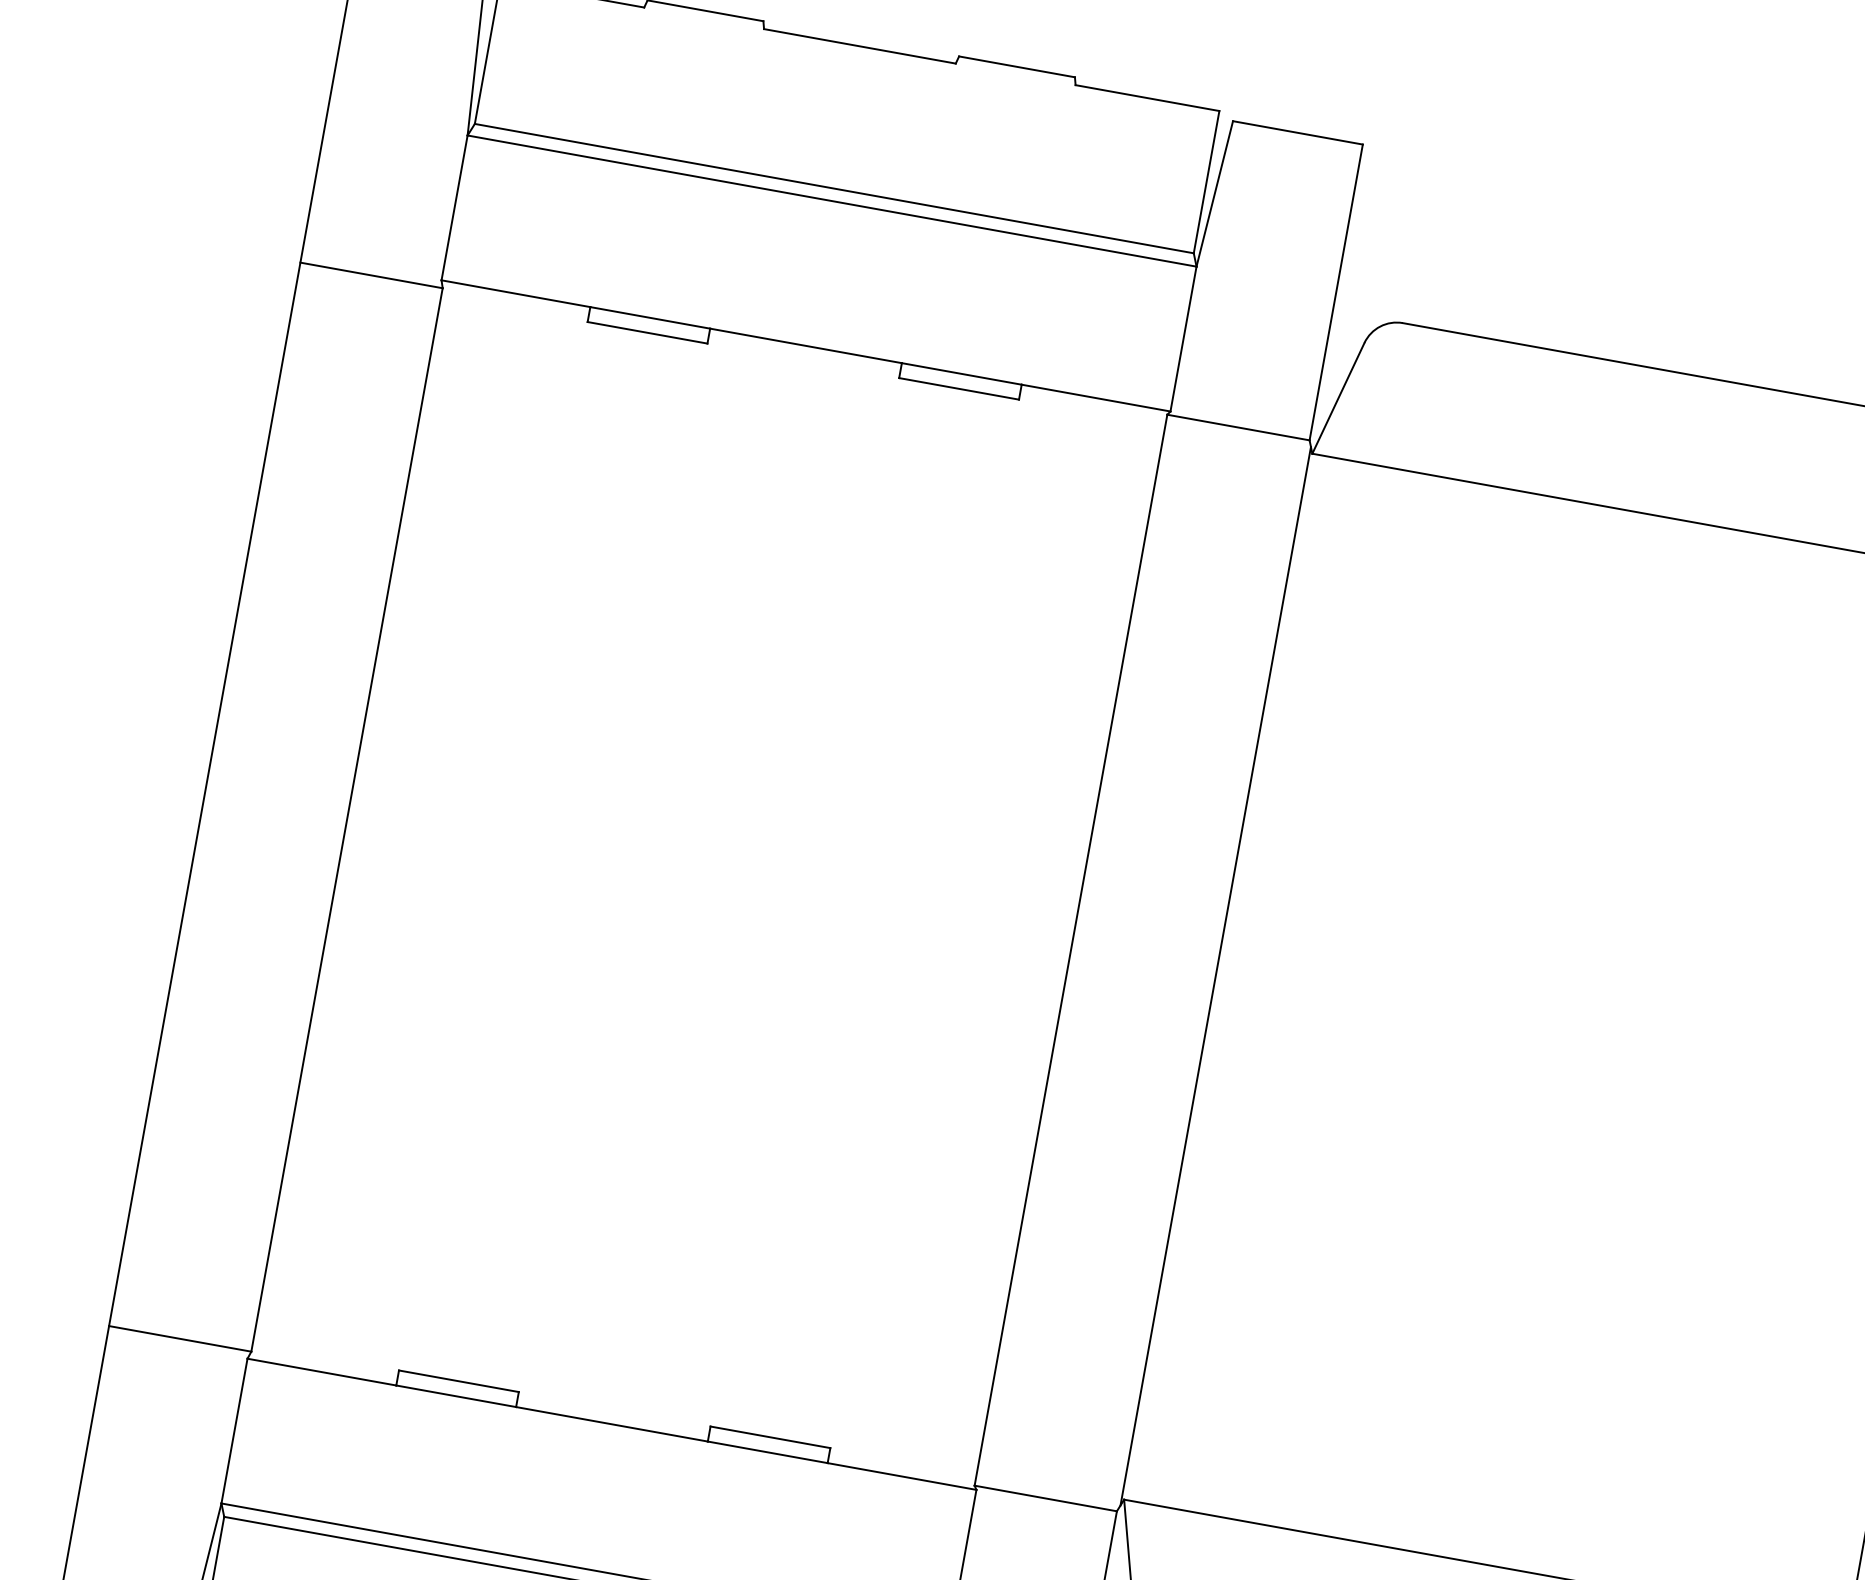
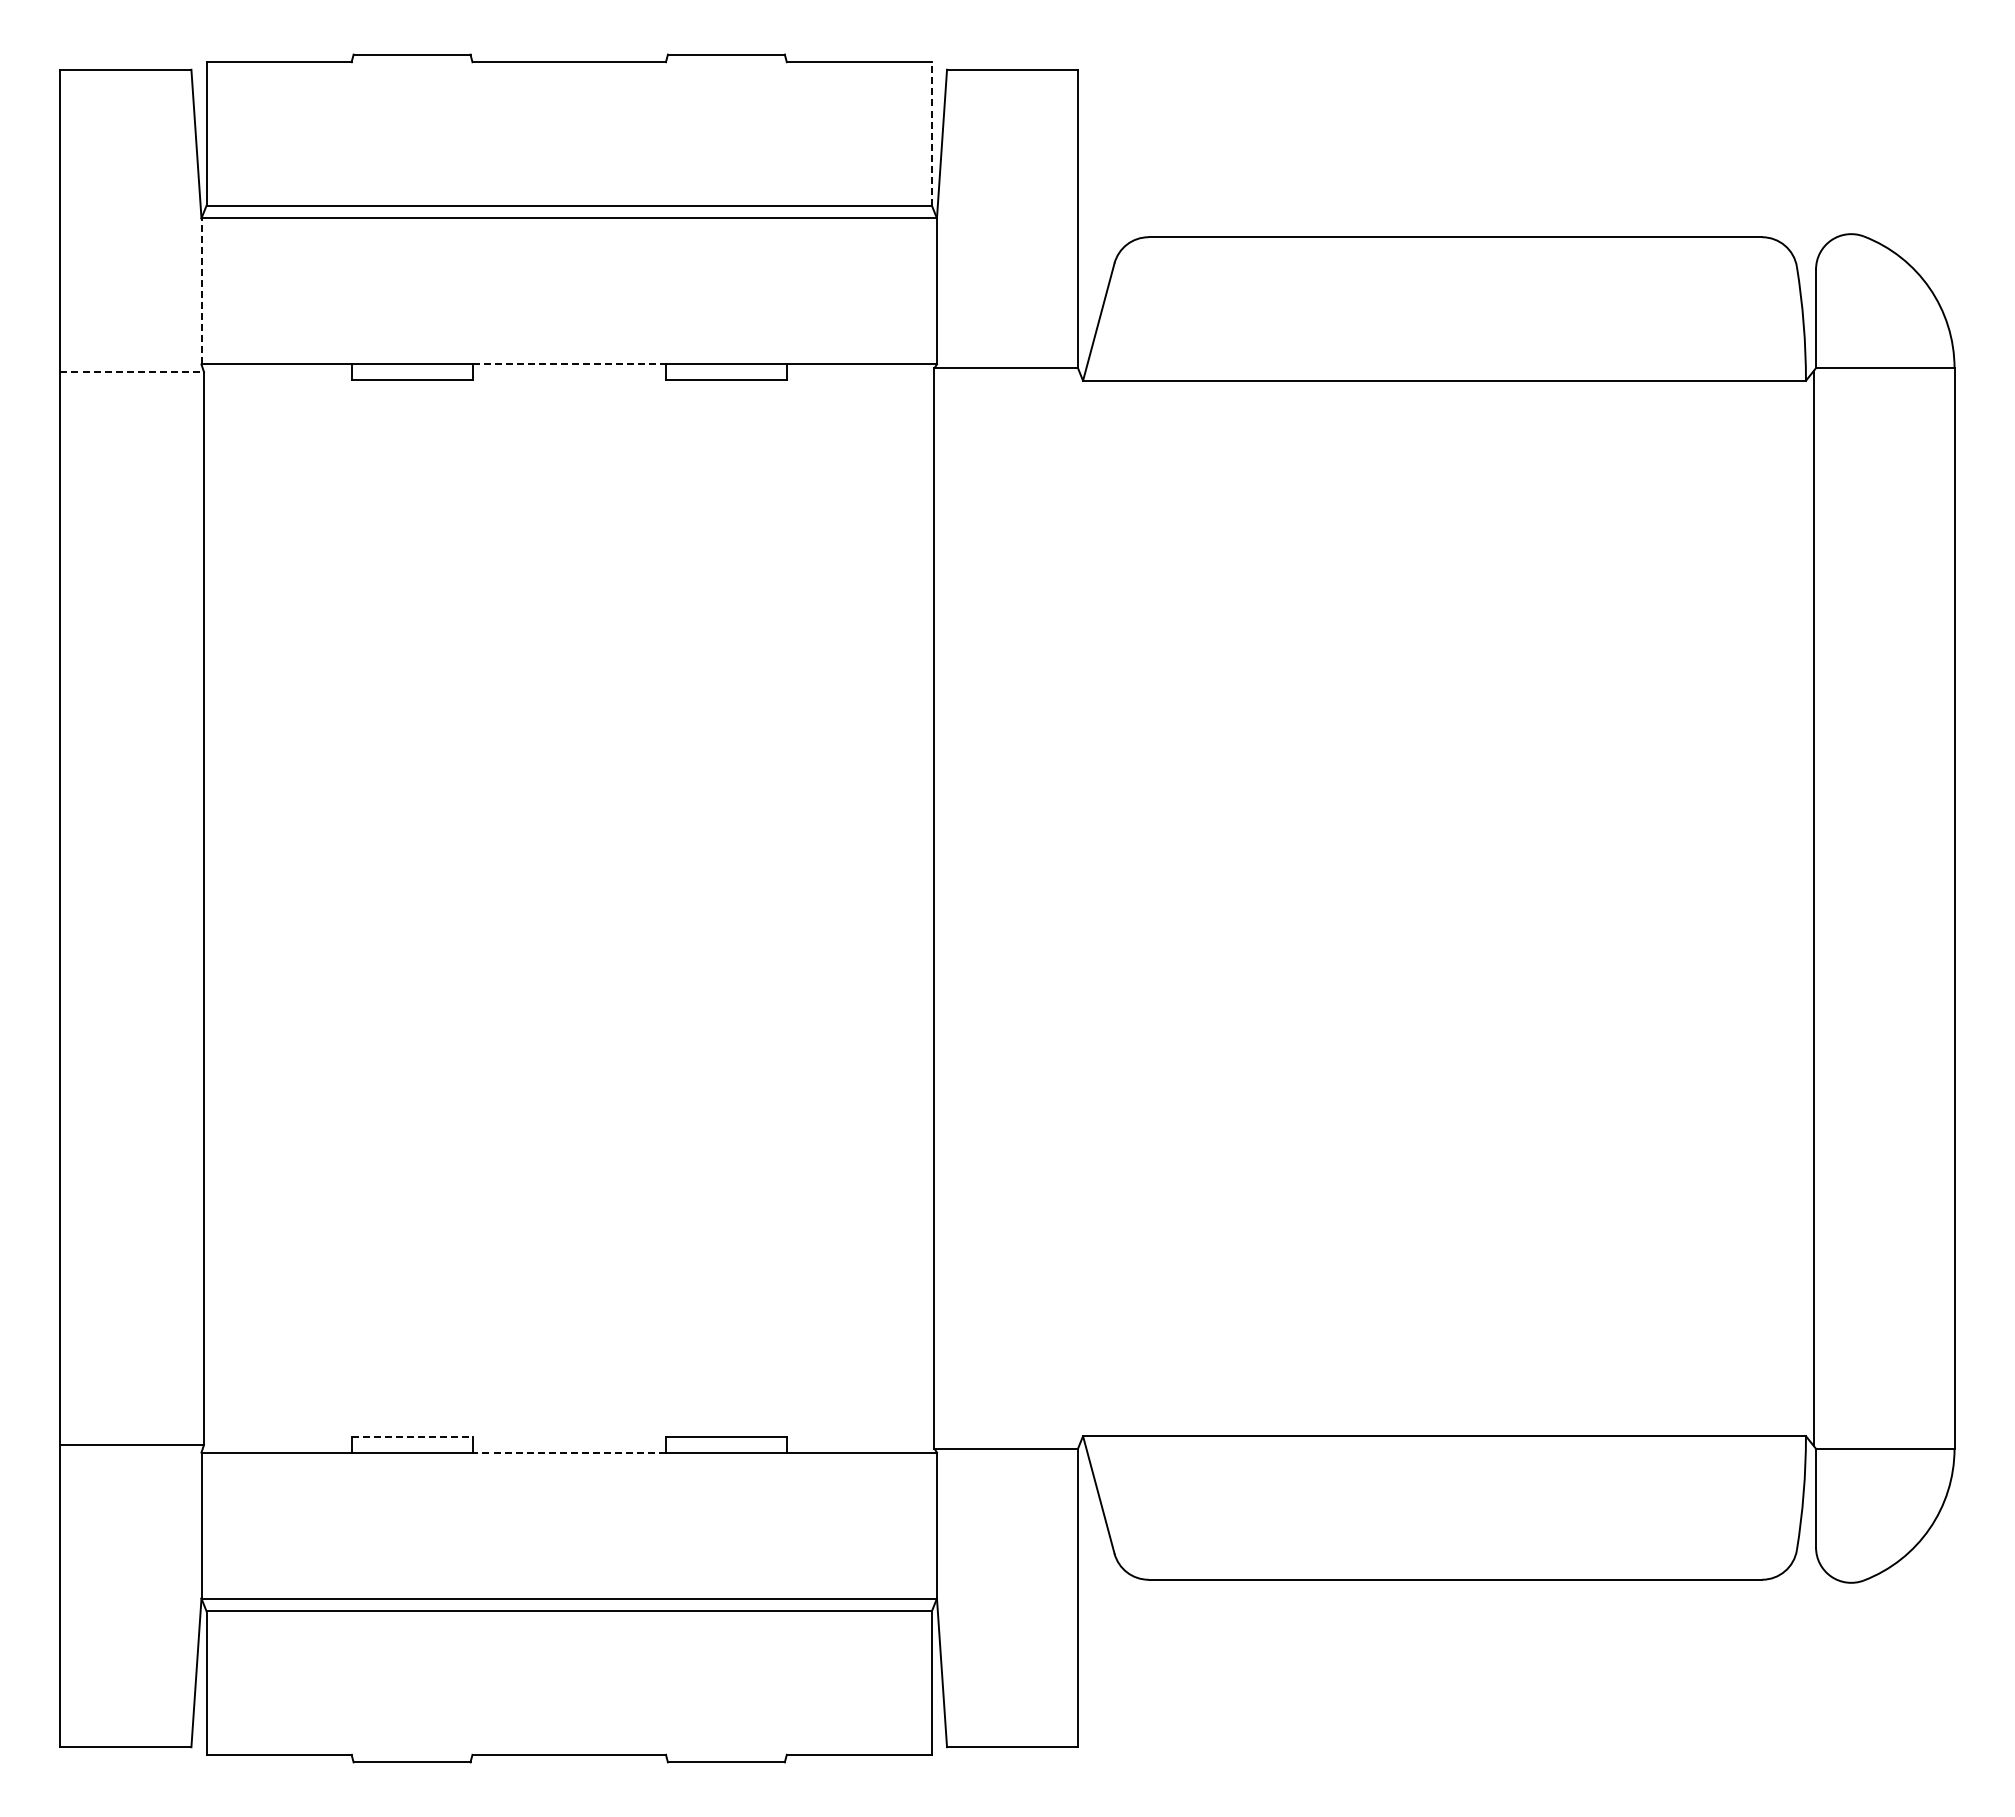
line: (1206, 181) -> (931, 133), solid -> dashed
line: (454, 207) -> (201, 290), solid -> dashed
line: (371, 275) -> (132, 372), solid -> dashed
line: (806, 345) -> (569, 364), solid -> dashed
line: (1215, 976) -> (1080, 908), removed
line: (459, 1381) -> (412, 1437), solid -> dashed
line: (612, 1424) -> (569, 1452), solid -> dashed

